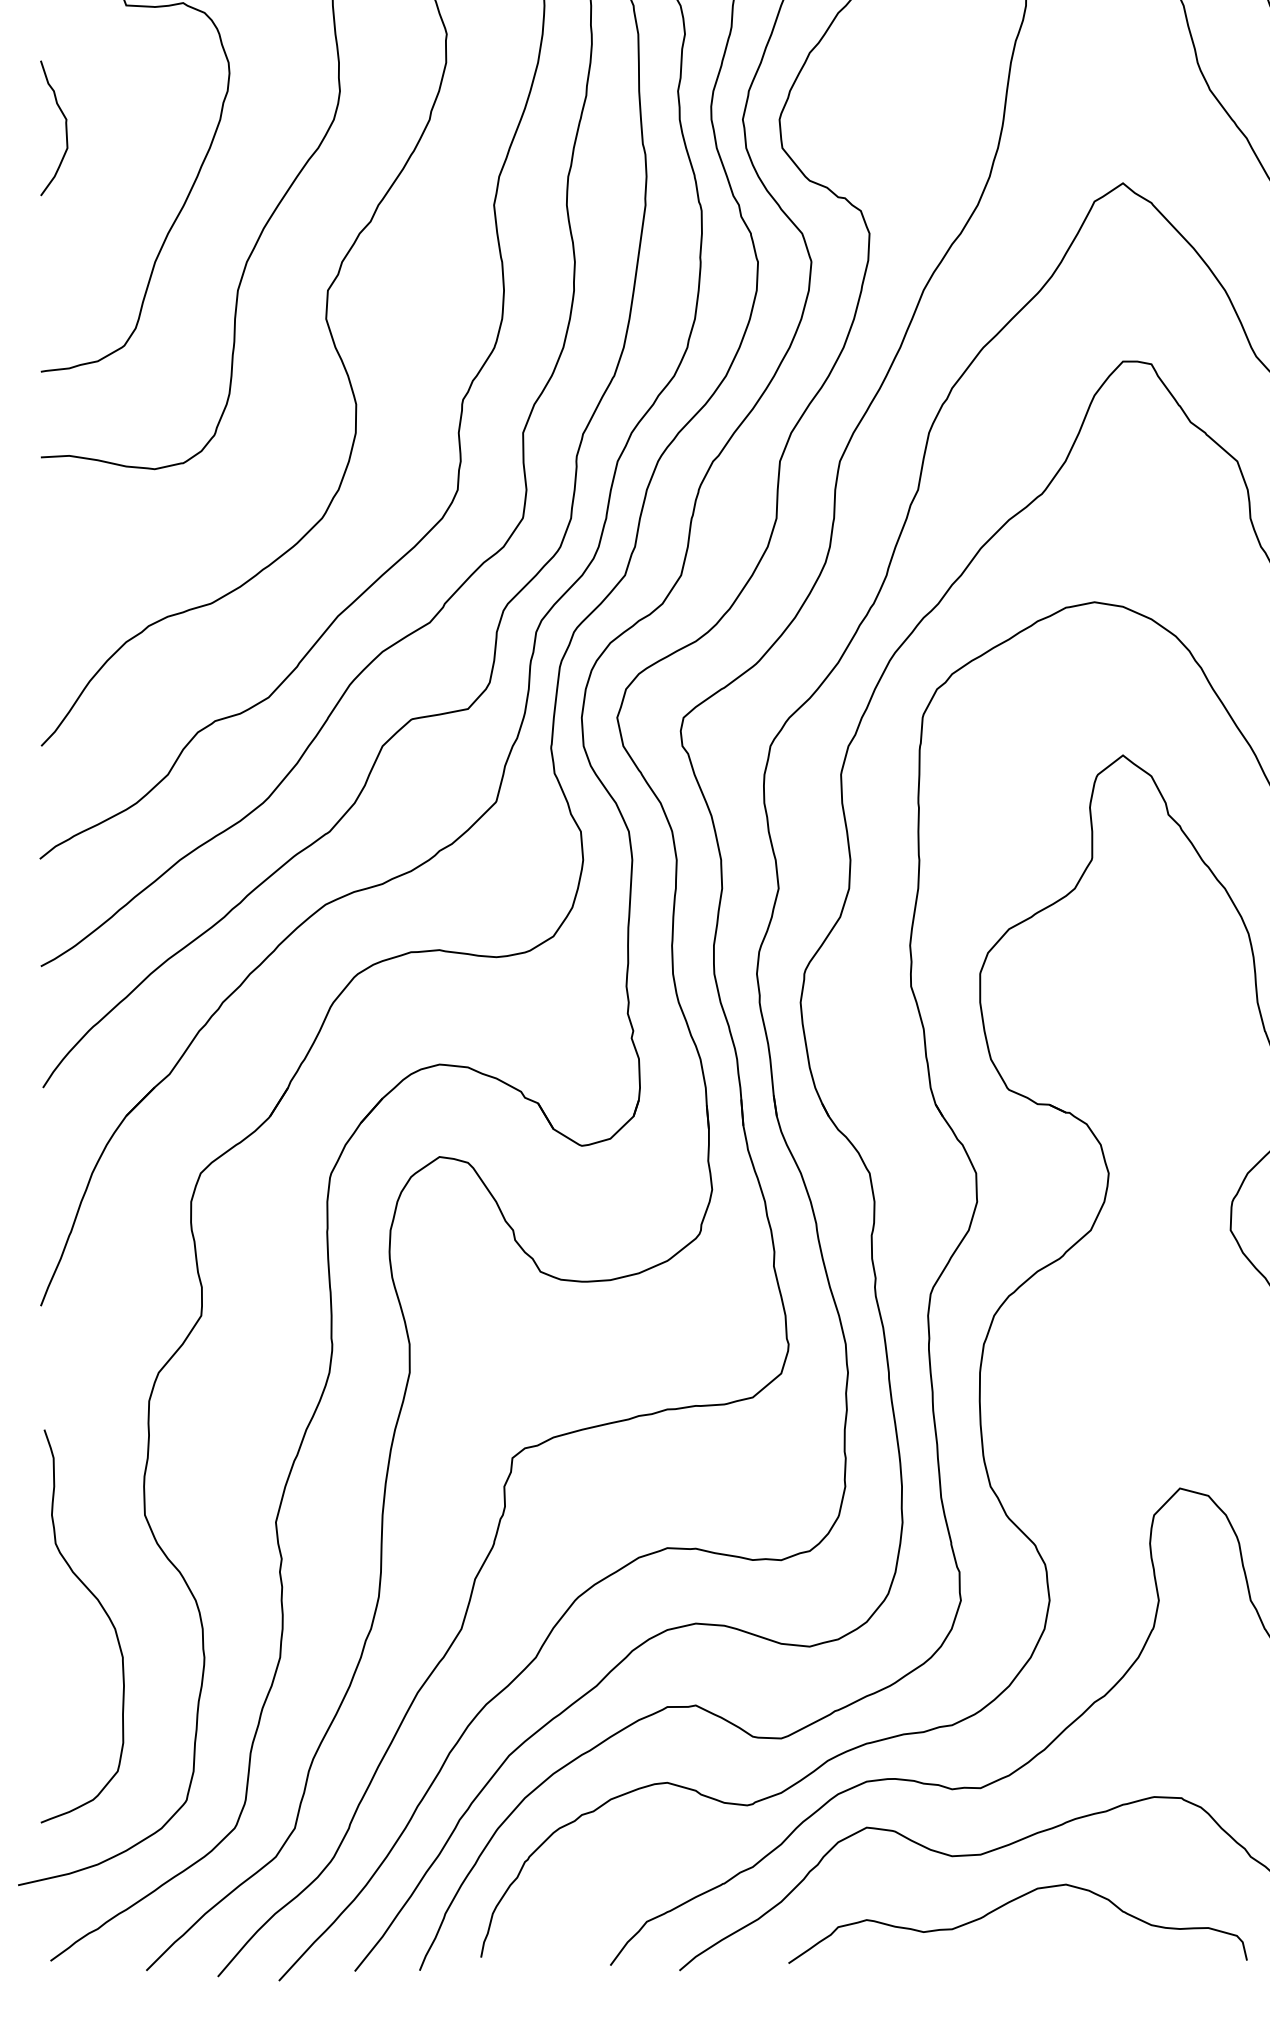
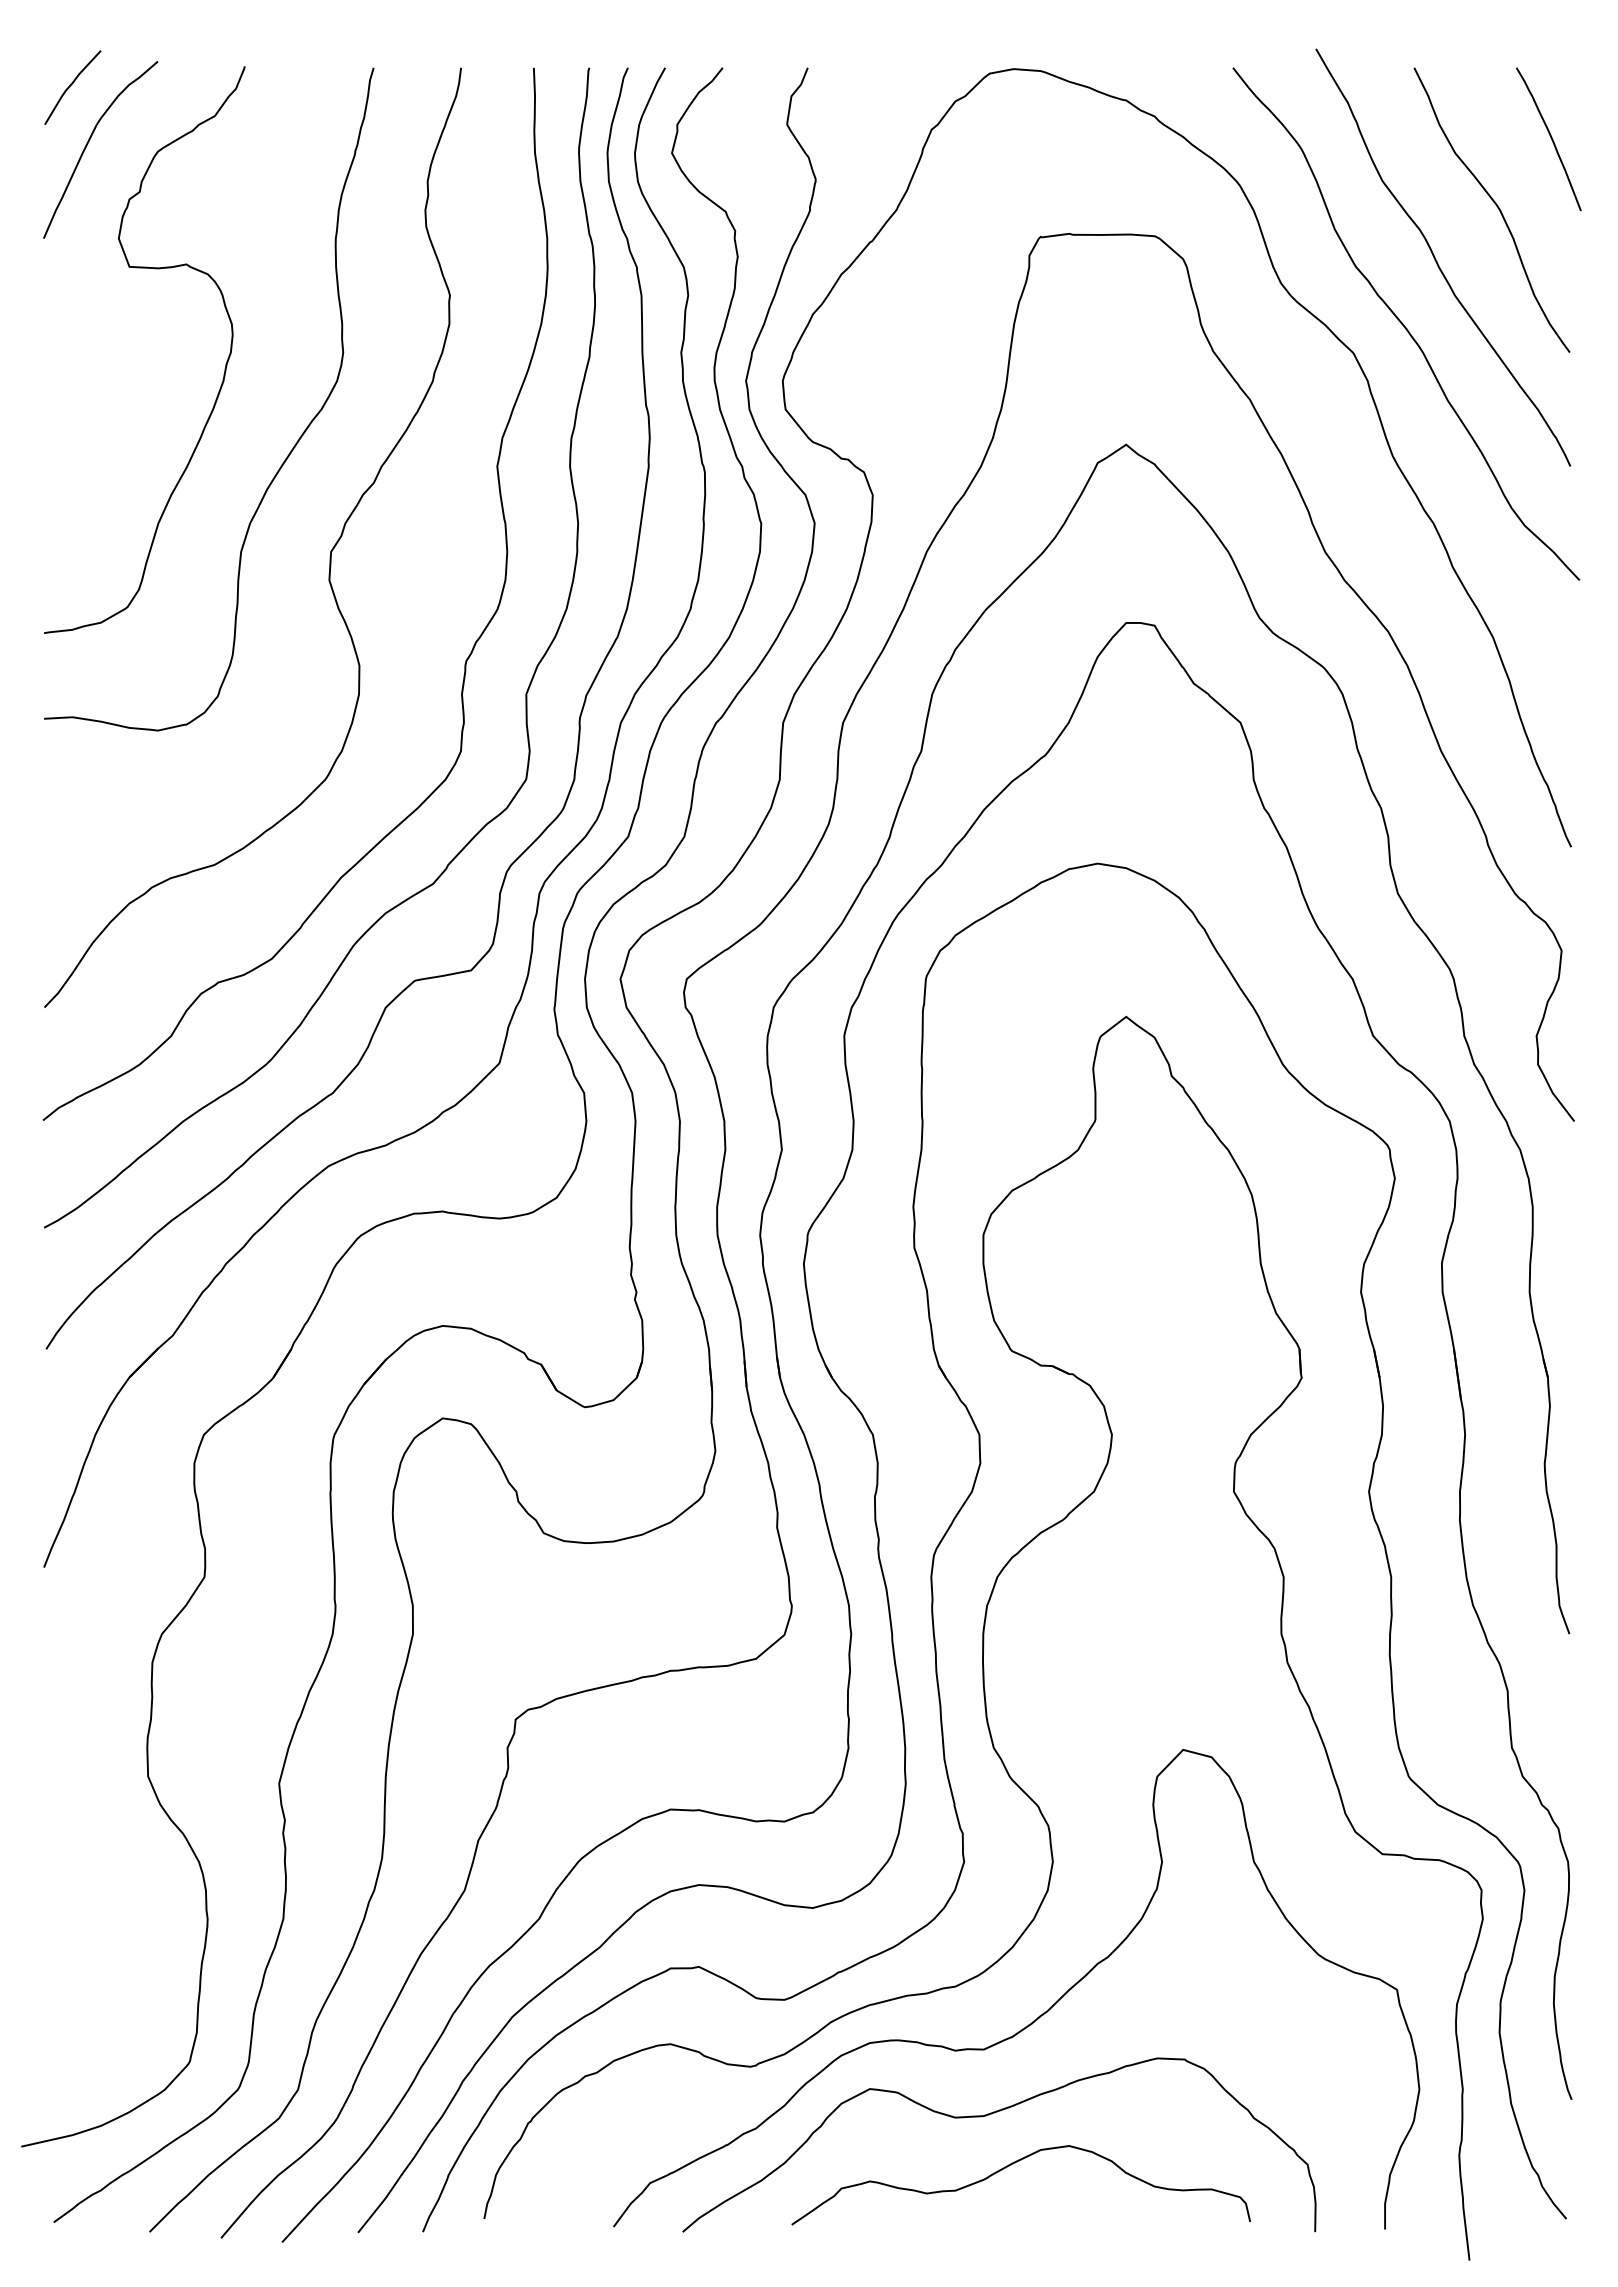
curve: (65, 128) -> (68, 389), removed
curve: (104, 1612) -> (107, 1873), removed

